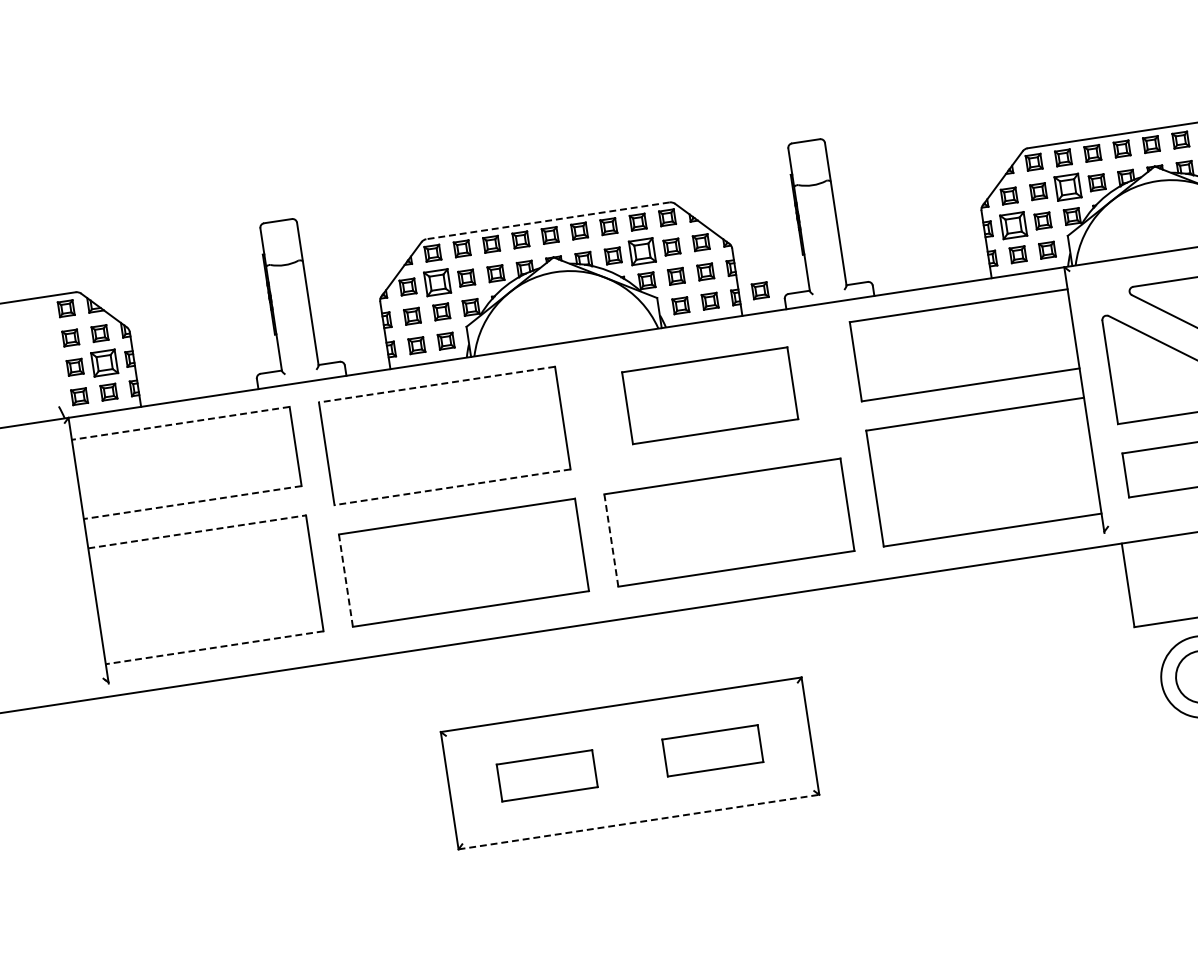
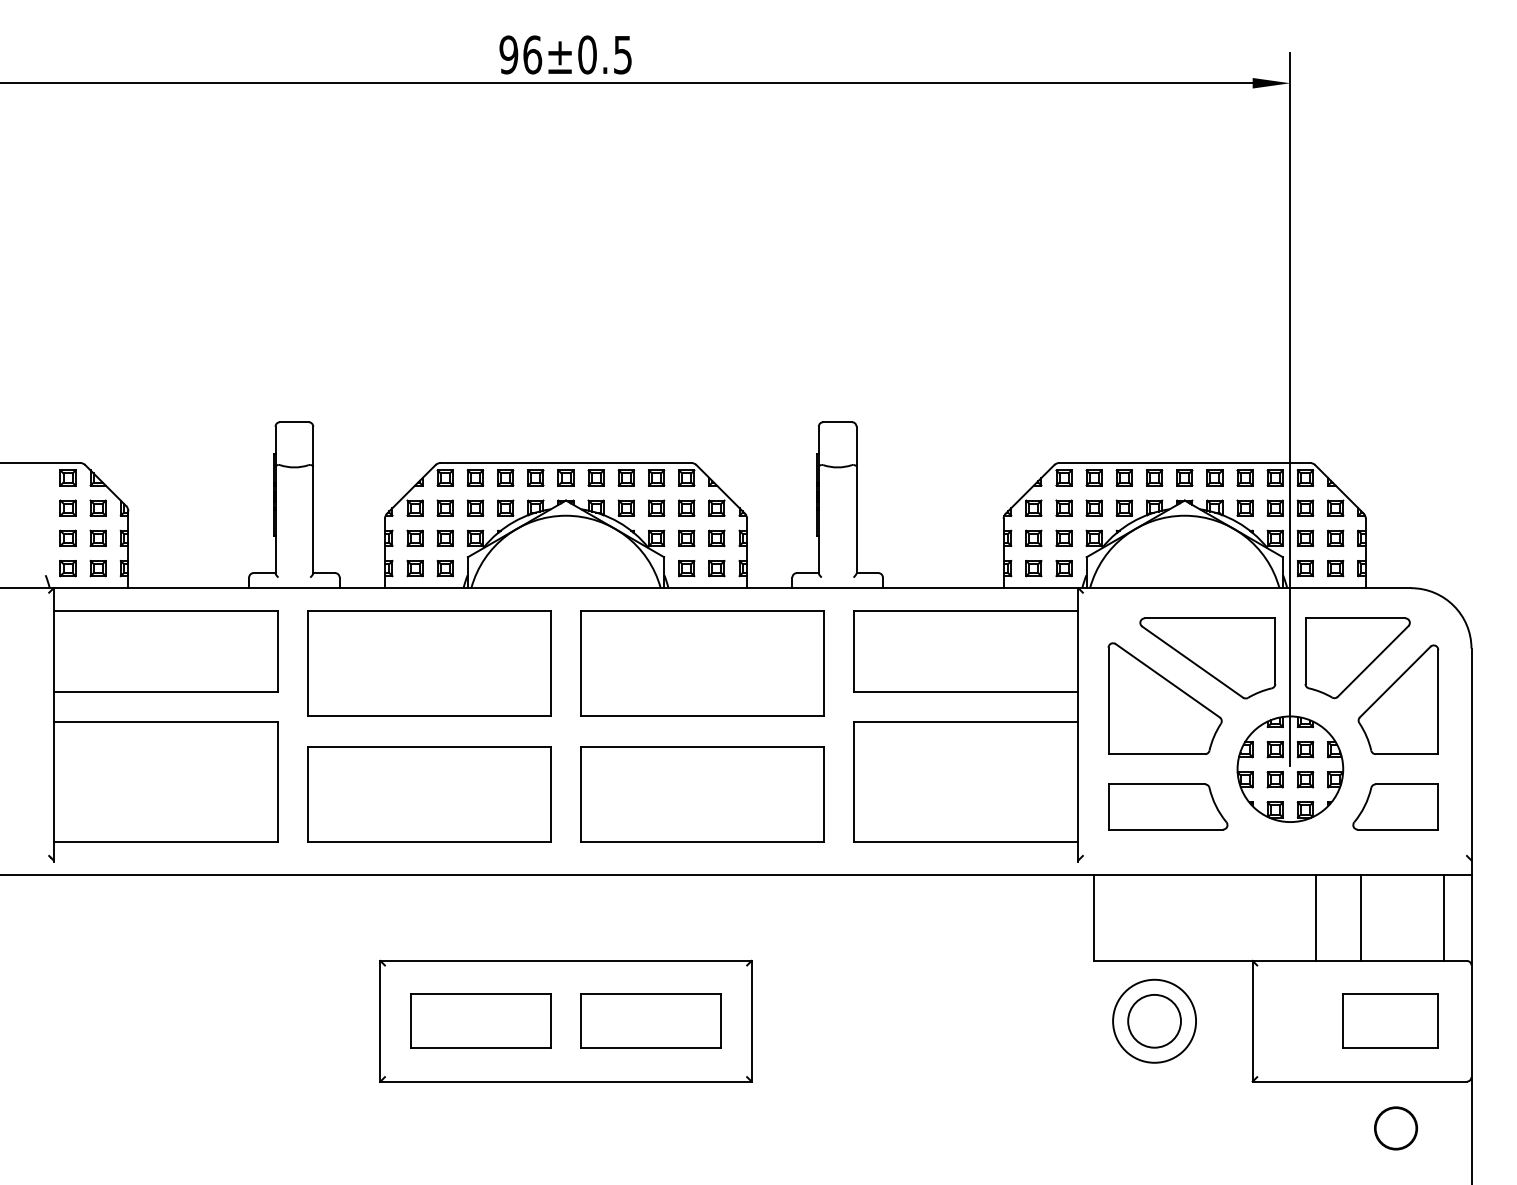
part: (1067, 186) -> (1093, 507), size x0.62
line: (547, 220) -> (565, 462), dashed -> solid
part: (1013, 224) -> (1033, 537), size x0.62
part: (642, 250) -> (656, 507), size x0.62
part: (436, 282) -> (444, 507), size x0.62
part: (759, 290) -> (768, 565), removed
part: (103, 362) -> (97, 537), size x0.62
line: (436, 384) -> (428, 610), dashed -> solid
part: (710, 395) -> (702, 663), size x1.43
line: (180, 423) -> (165, 610), dashed -> solid
line: (451, 487) -> (428, 716), dashed -> solid
line: (192, 502) -> (165, 692), dashed -> solid
line: (197, 531) -> (166, 722), dashed -> solid
line: (611, 540) -> (581, 794), dashed -> solid
line: (345, 581) -> (307, 794), dashed -> solid
line: (214, 647) -> (165, 841), dashed -> solid
part: (712, 750) -> (650, 1020), size x1.43
part: (546, 775) -> (480, 1020), size x1.43
line: (639, 821) -> (566, 1081), dashed -> solid

